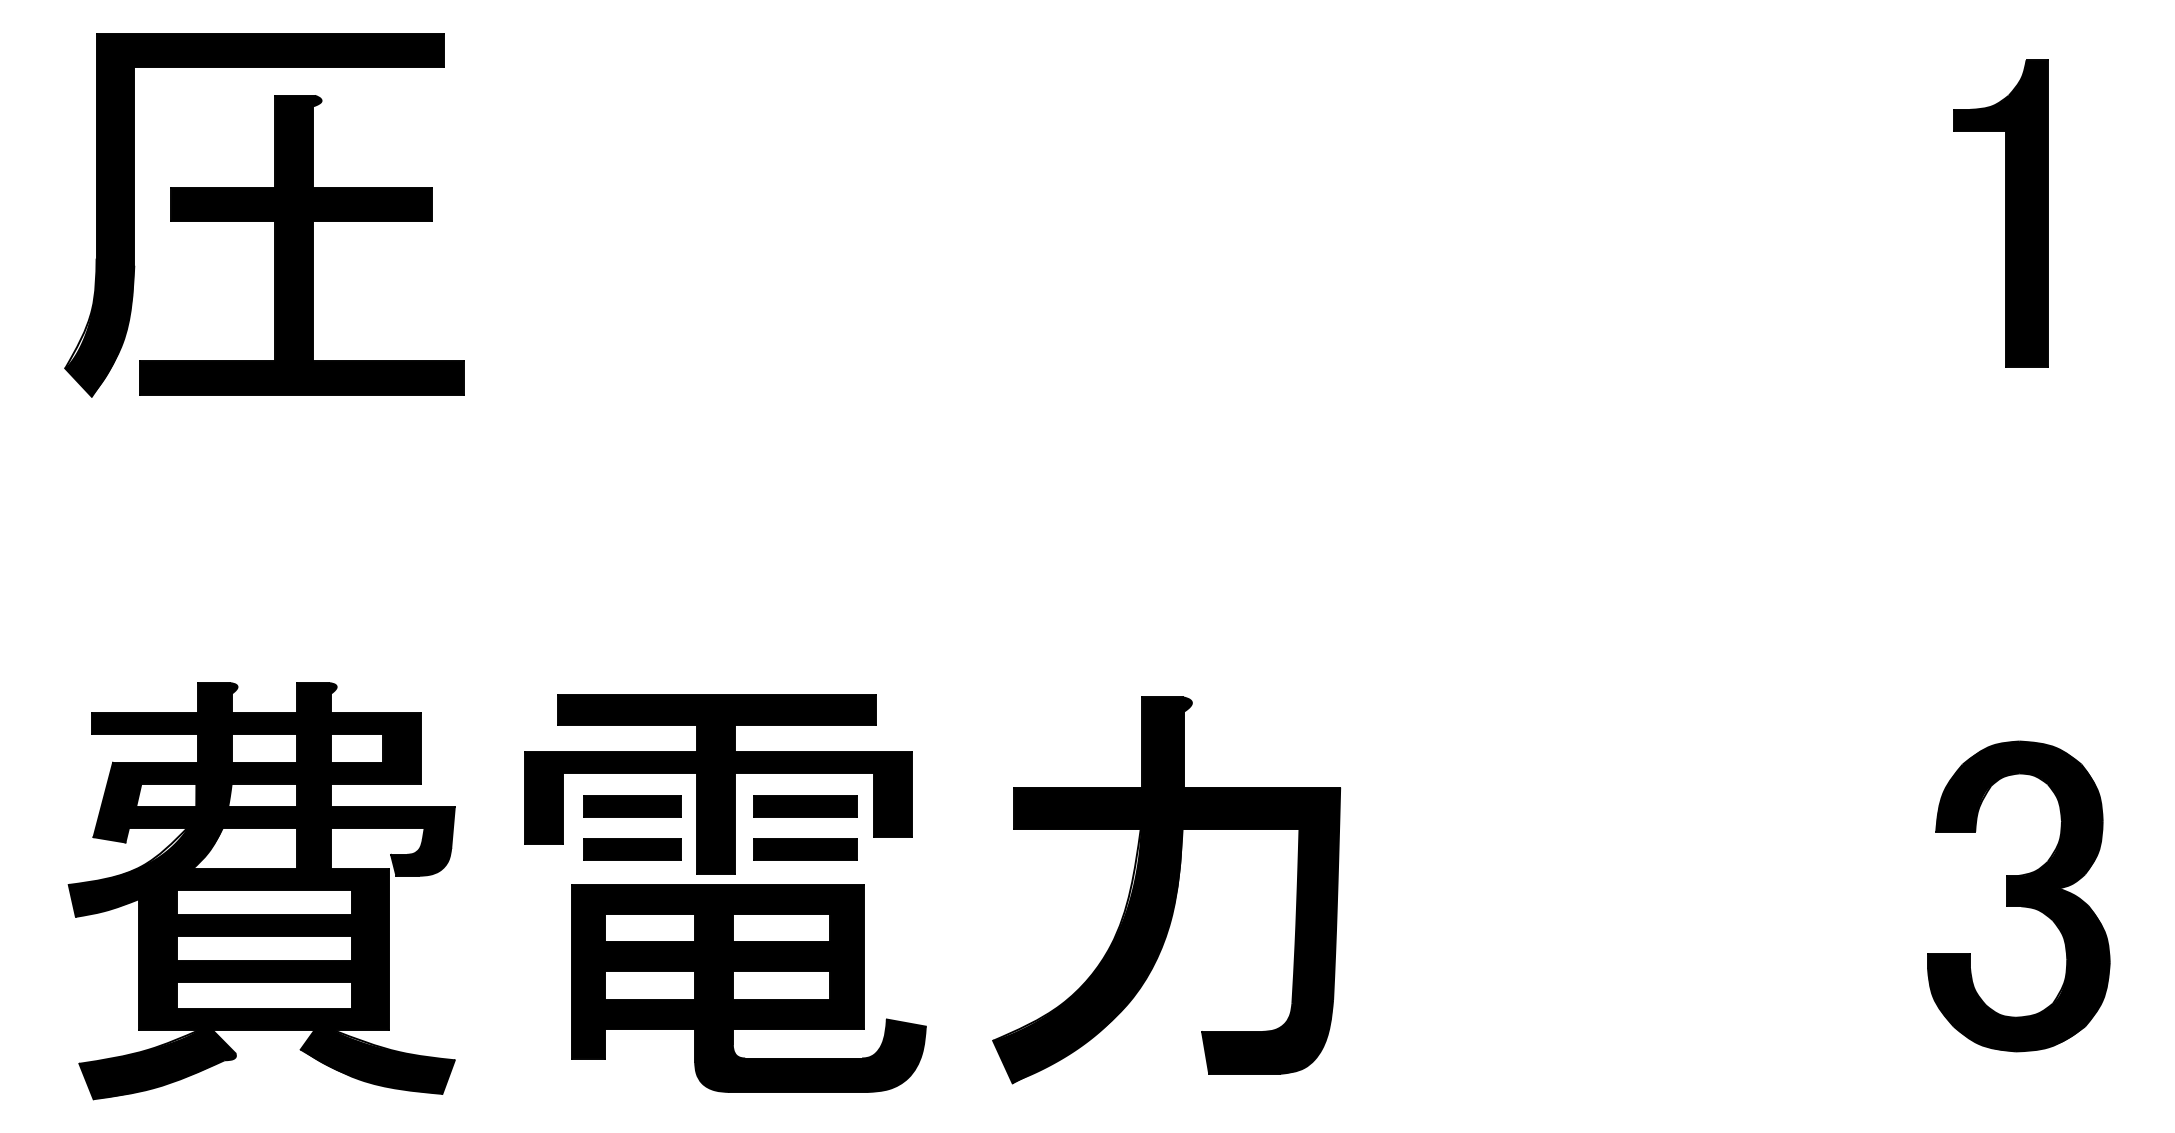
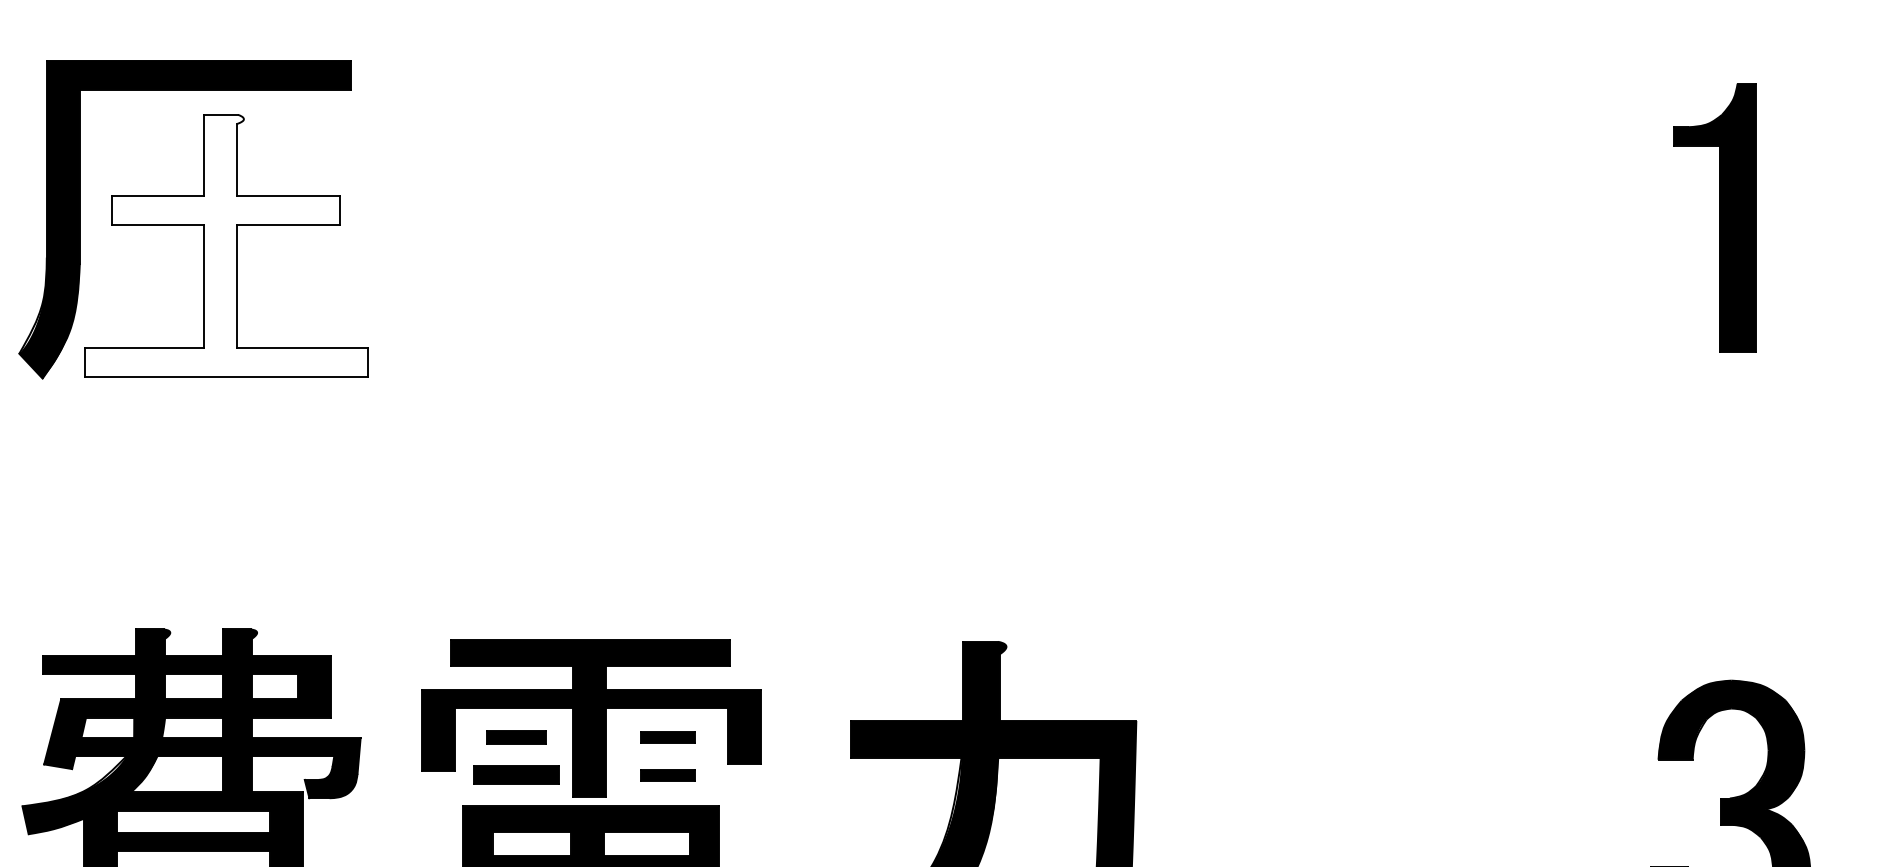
fill: (301, 244) -> (226, 245), removed
part: (632, 806) -> (516, 737), size x0.7
part: (805, 806) -> (667, 737), size x0.6
part: (805, 849) -> (667, 775), size x0.6

